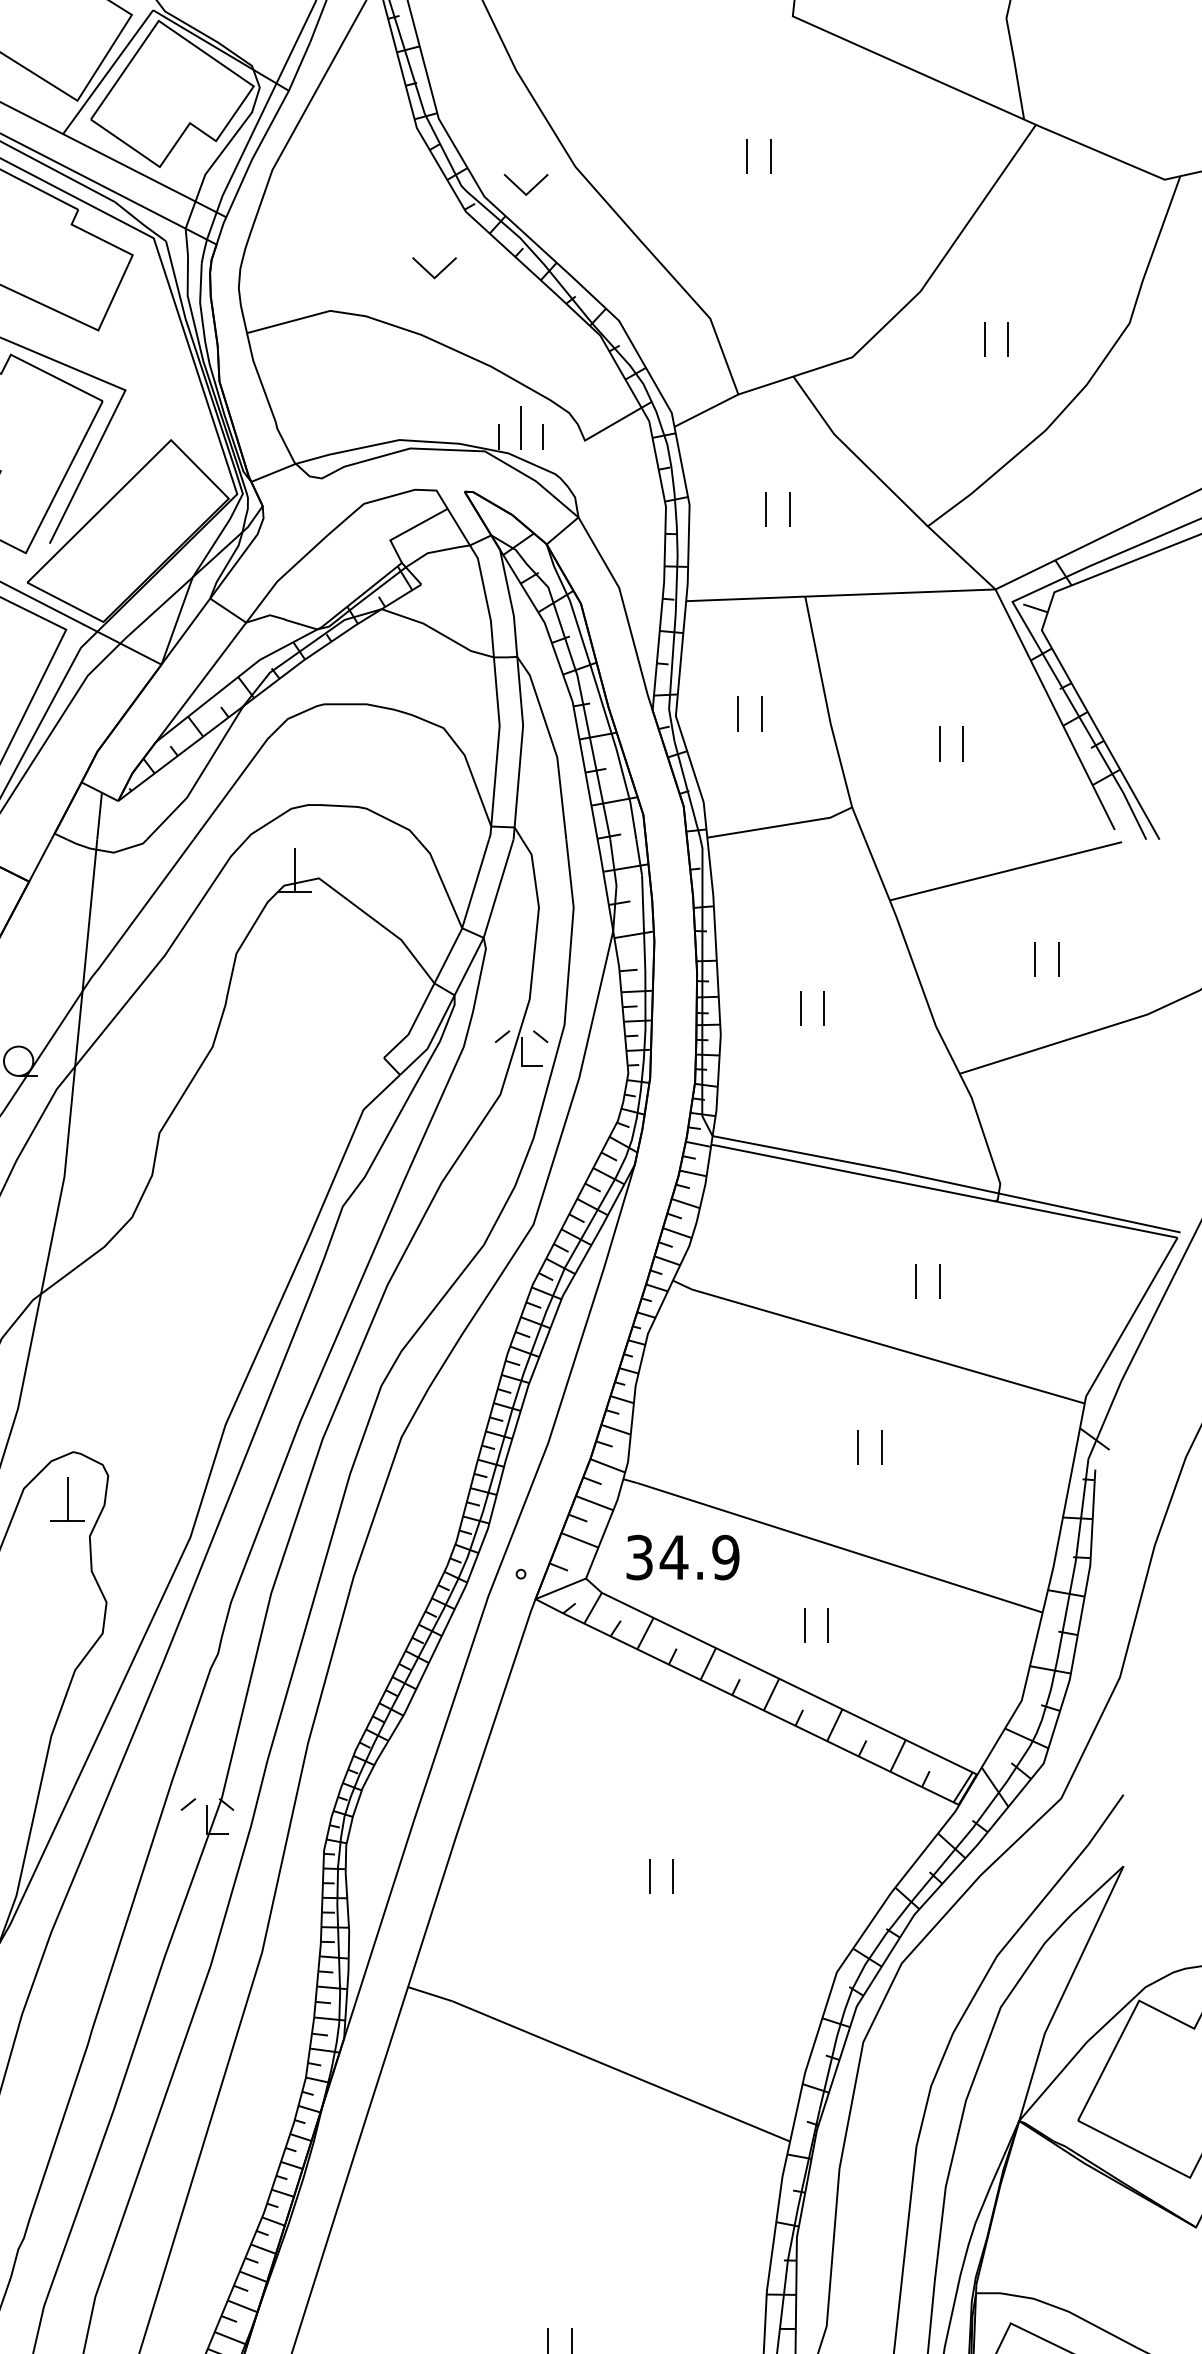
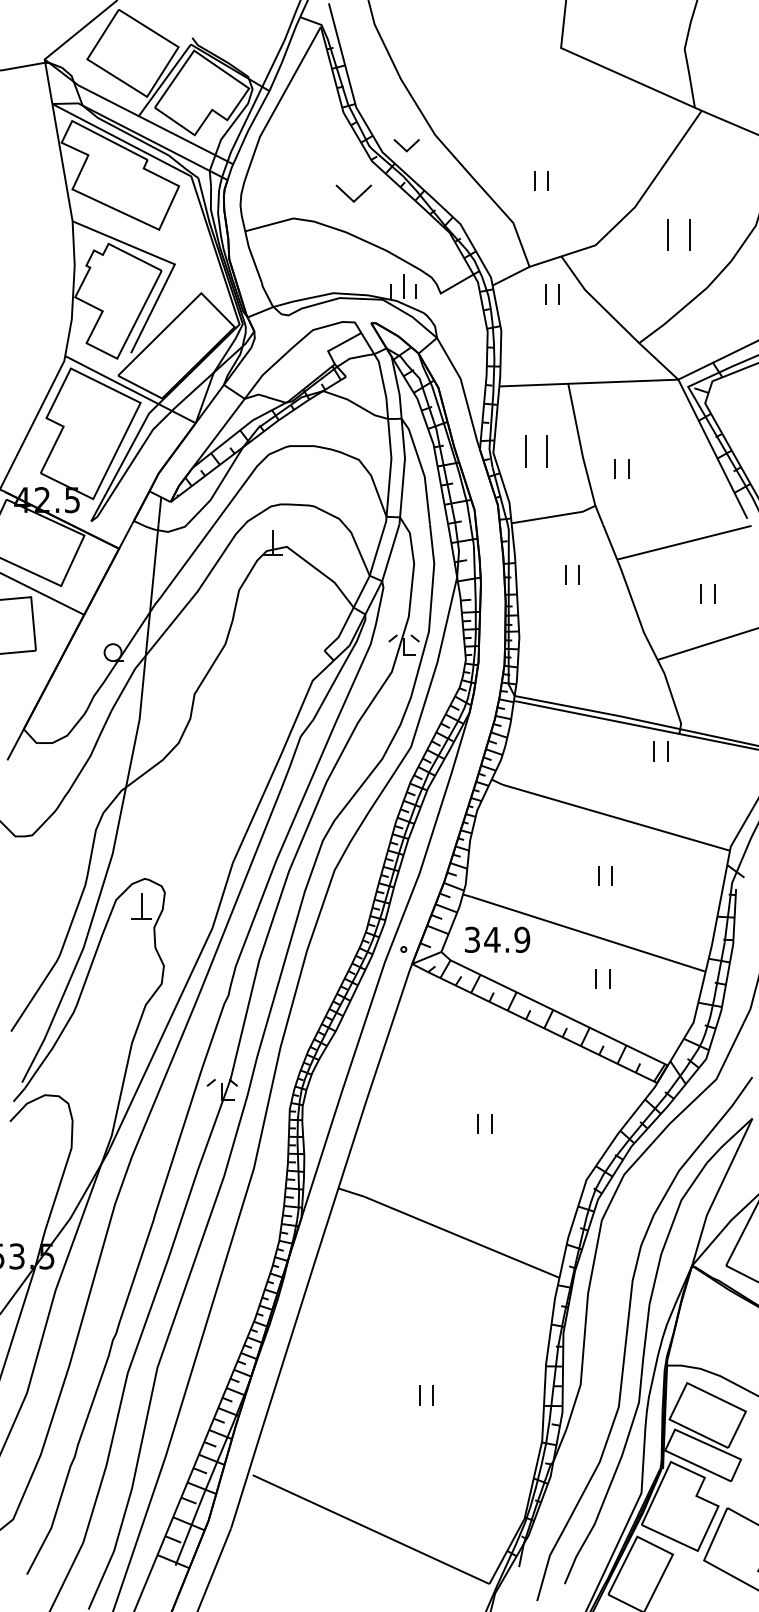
part: (759, 155) -> (541, 180), moved
part: (434, 267) -> (353, 193), size x1.4
part: (995, 338) -> (678, 234), size x1.6
part: (778, 509) -> (552, 294), moved
part: (748, 713) -> (535, 451), size x1.6
part: (950, 742) -> (621, 468), moved
part: (812, 1007) -> (572, 574), moved
part: (926, 1282) -> (660, 751), moved
part: (816, 1624) -> (602, 978), moved

